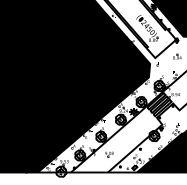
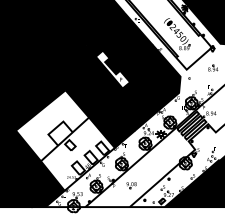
fill: (93, 57) -> (112, 69), removed
fill: (53, 117) -> (64, 140), removed

